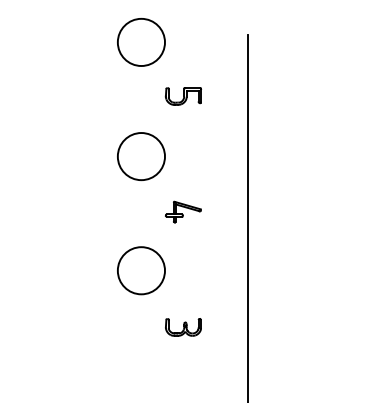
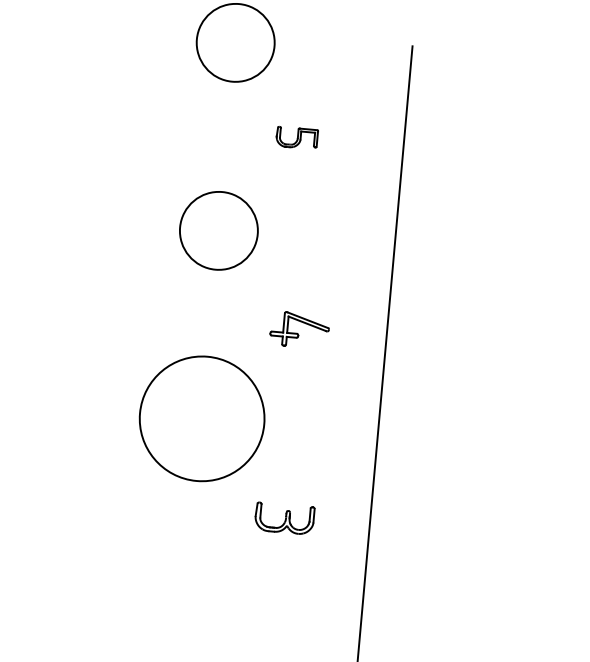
part: (183, 96) -> (297, 138), size x0.7
part: (183, 211) -> (299, 329), moved
circle: (141, 270) -> (202, 418), size x1.6
part: (183, 327) -> (284, 518), moved

